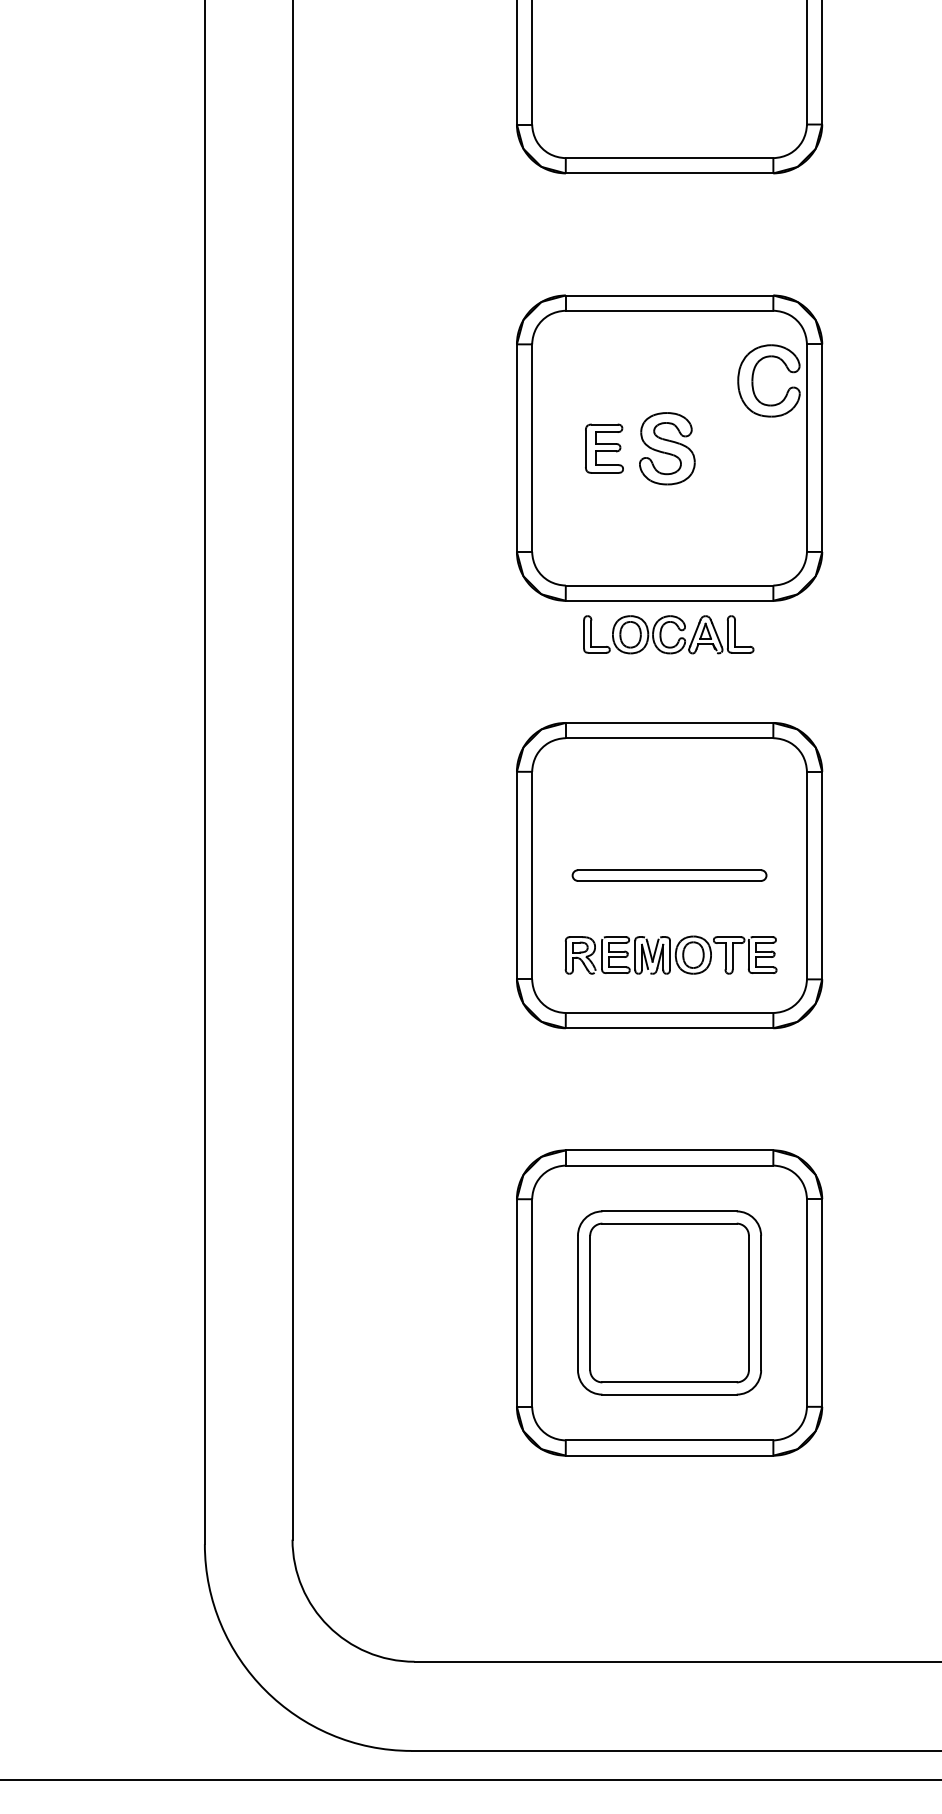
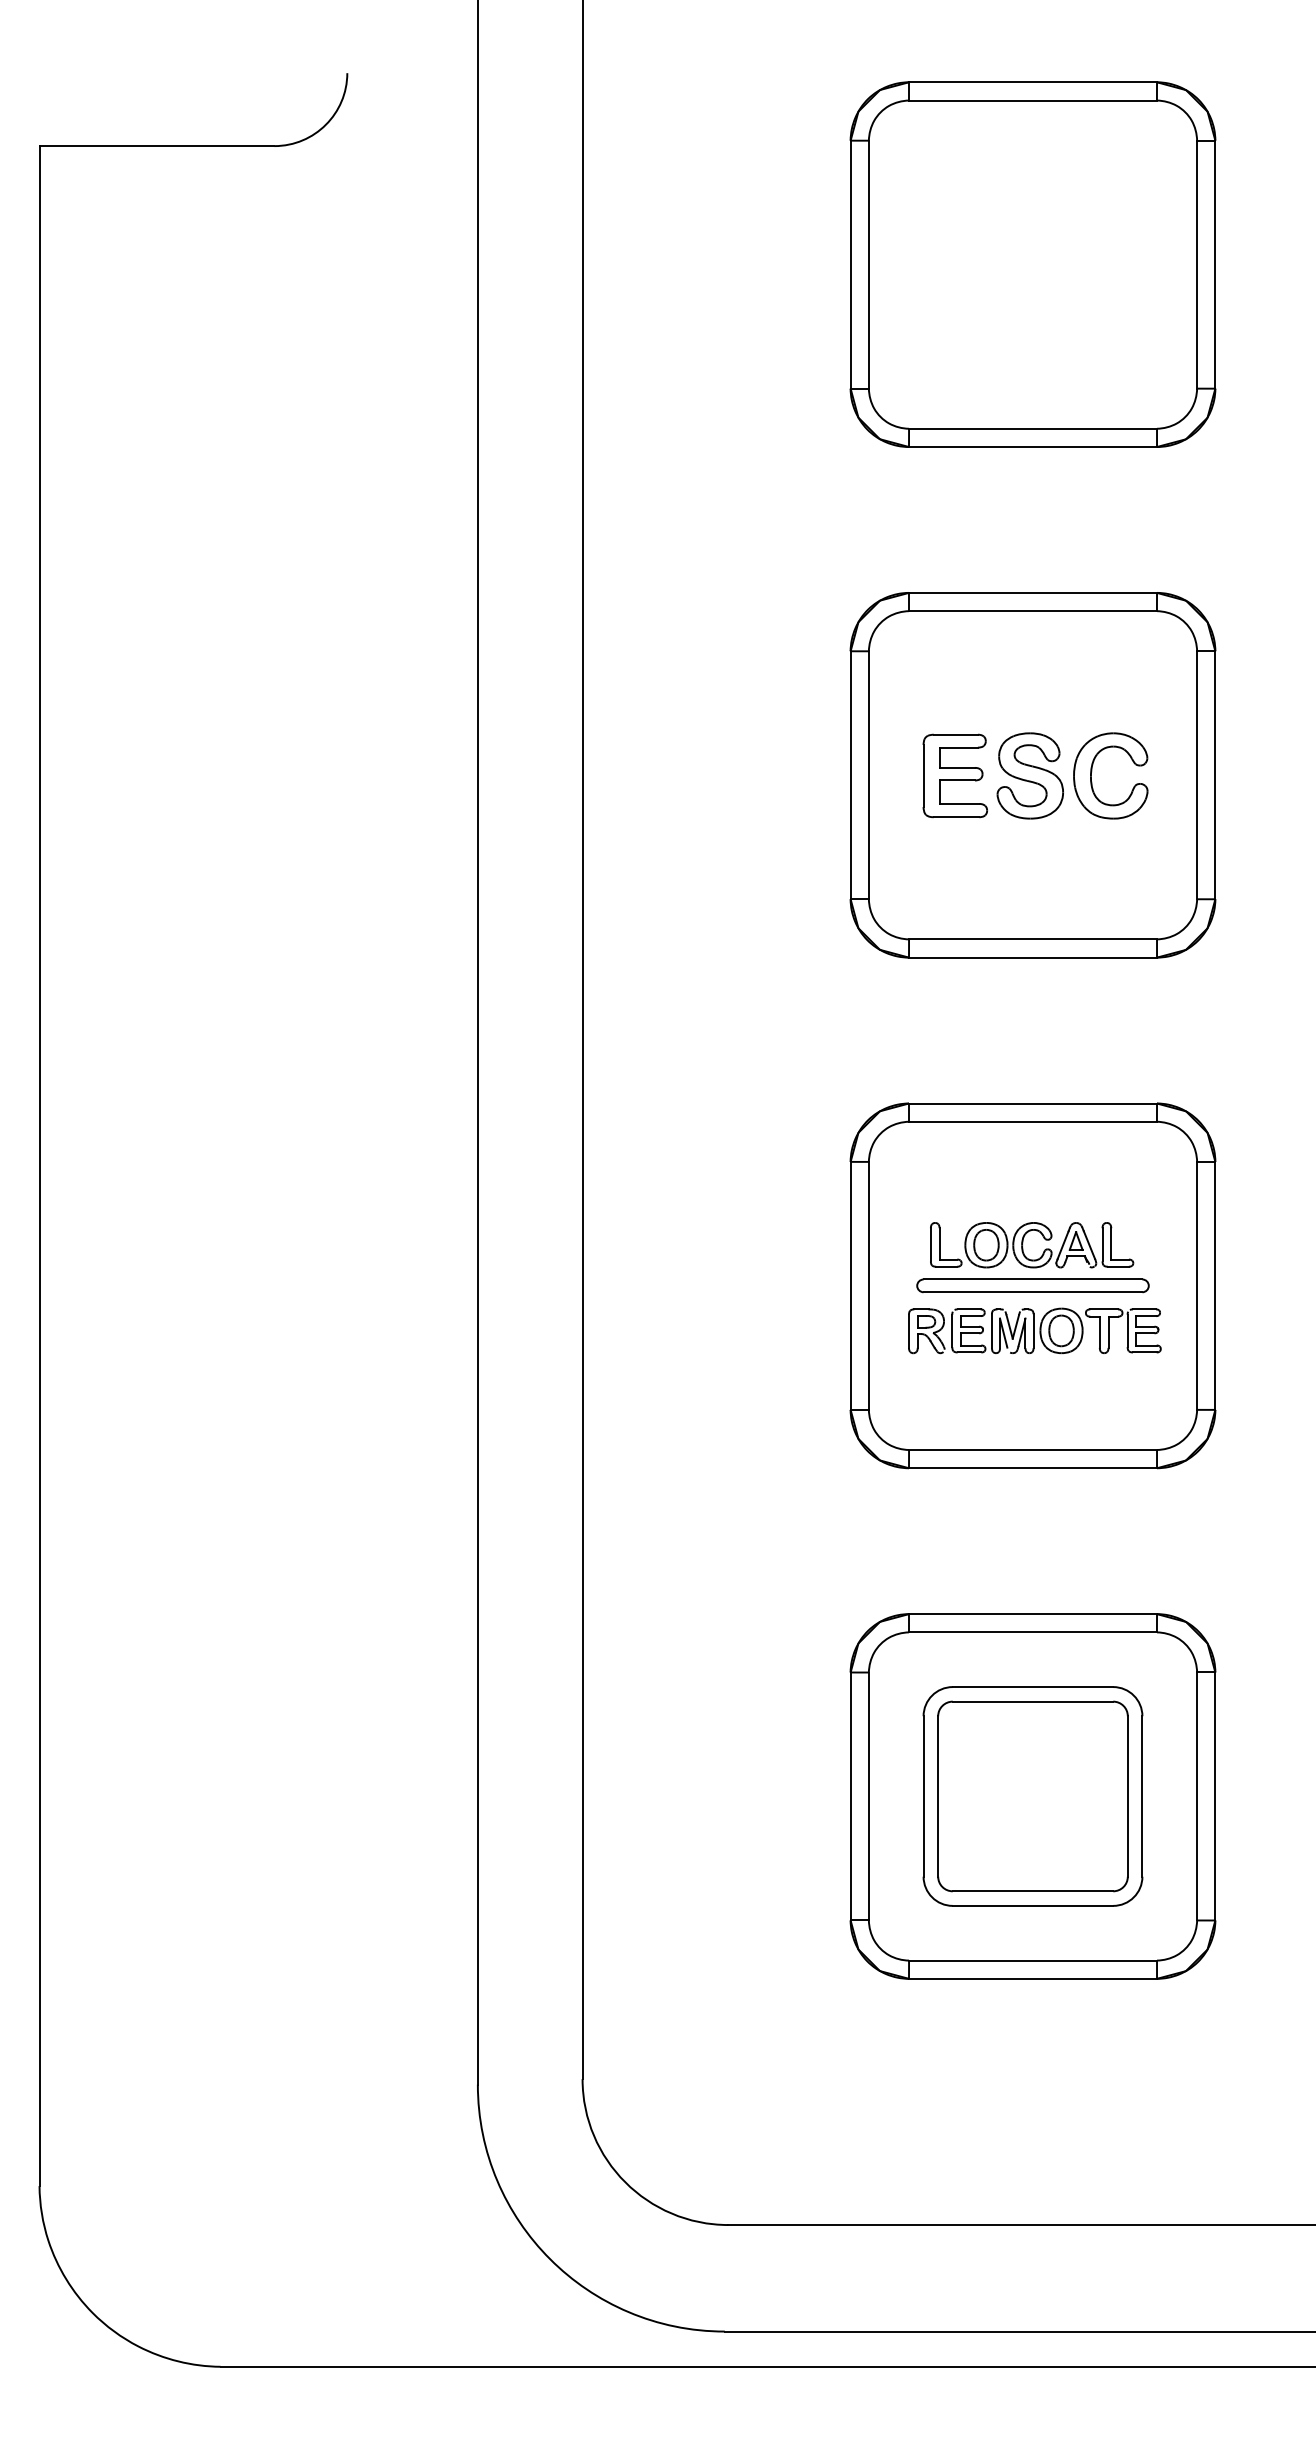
part: (753, 377) -> (1092, 771), moved
part: (603, 448) -> (954, 775), size x1.43
part: (661, 633) -> (1023, 1243), moved
part: (670, 954) -> (1034, 1330), moved

